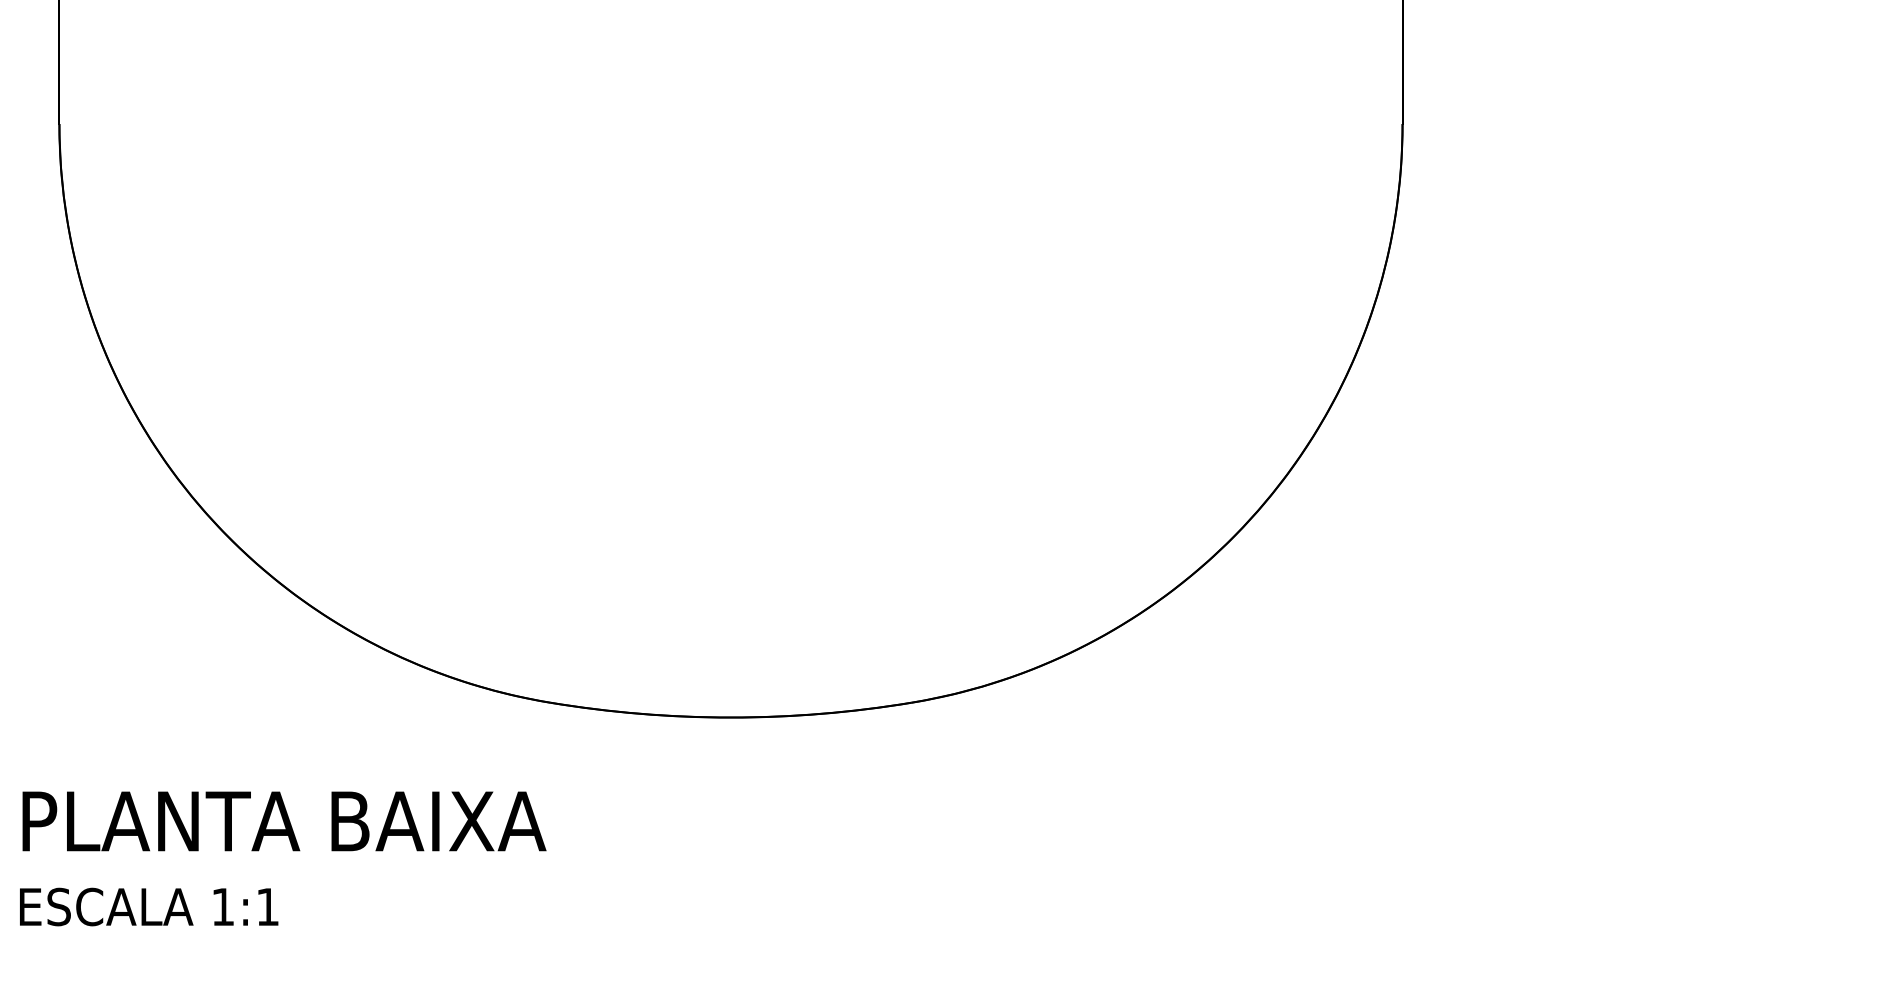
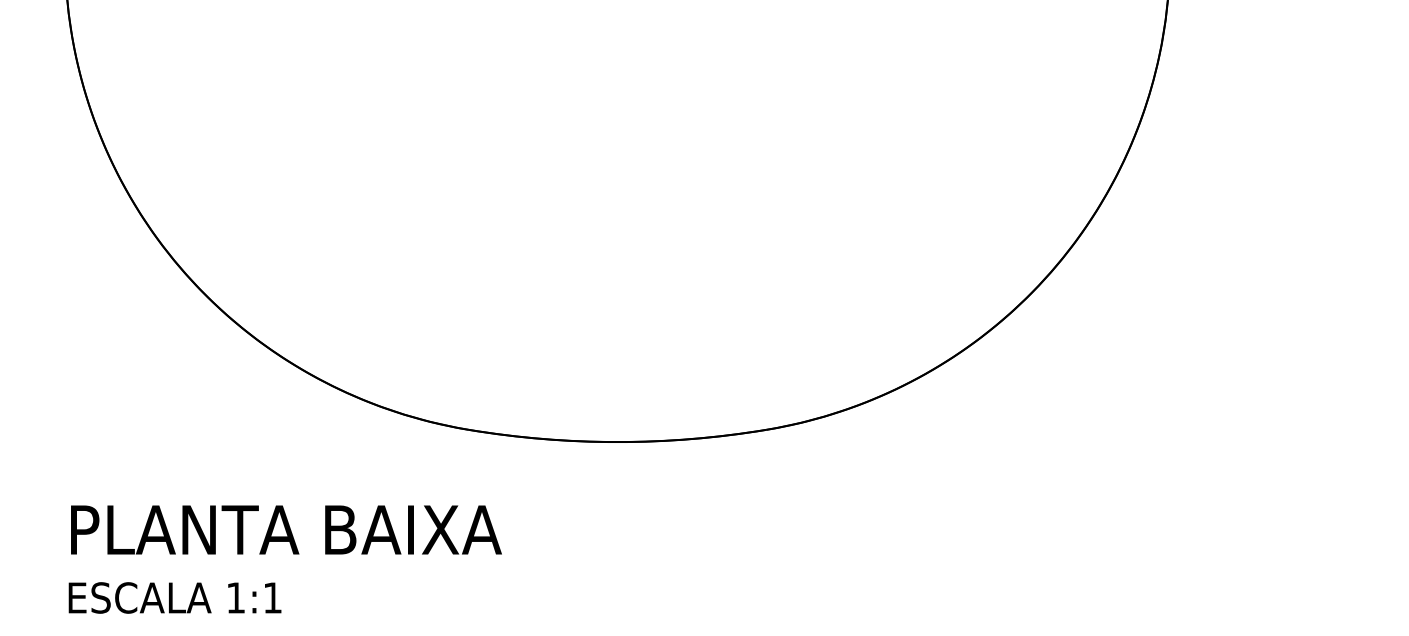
text: (284, 821) -> (286, 530), moved
text: (149, 906) -> (175, 597), moved

